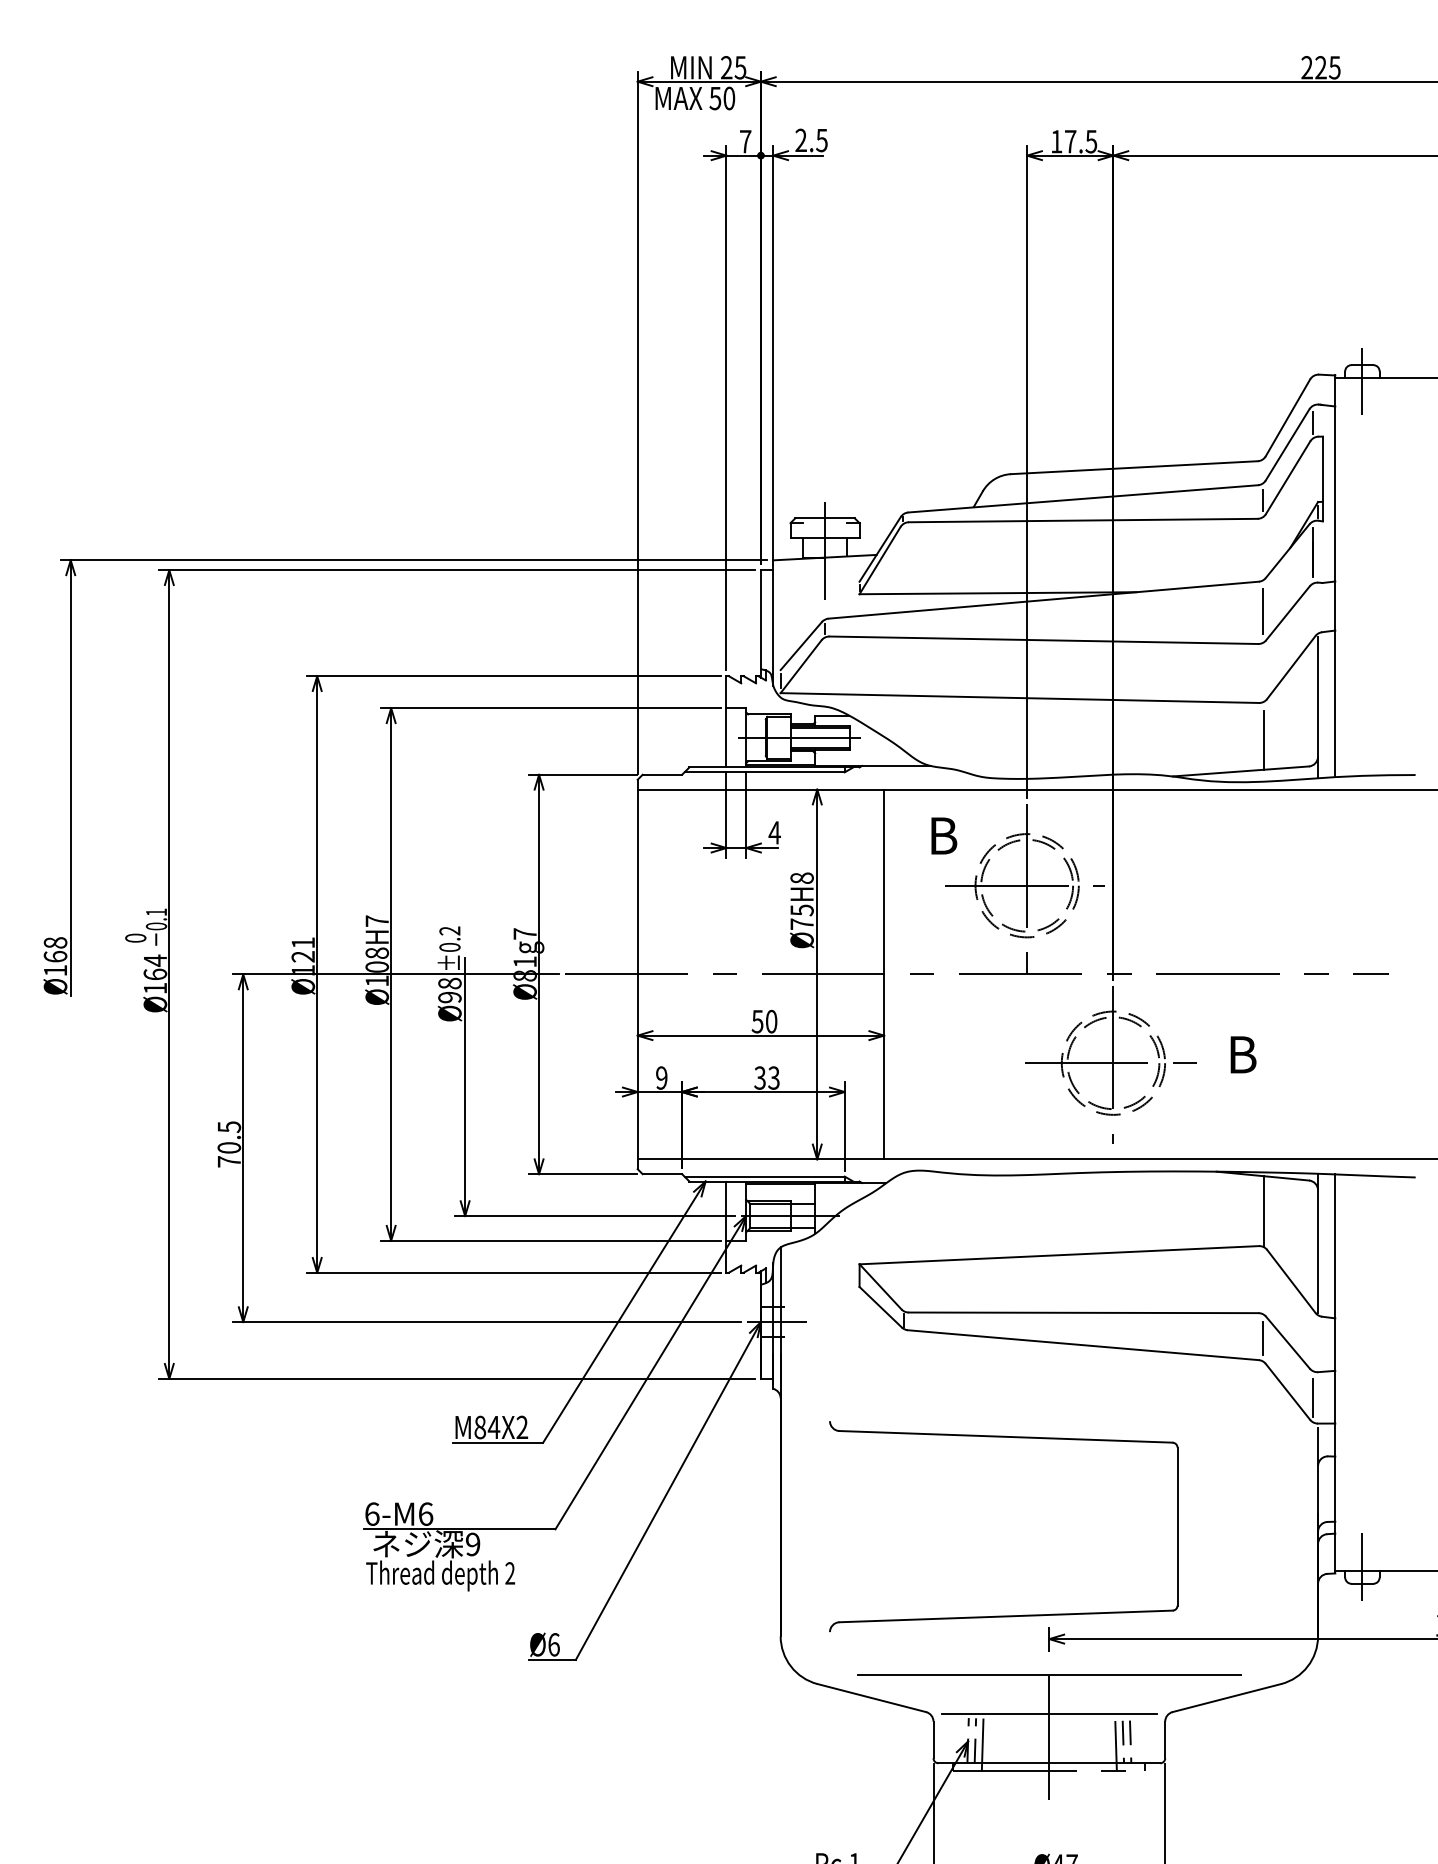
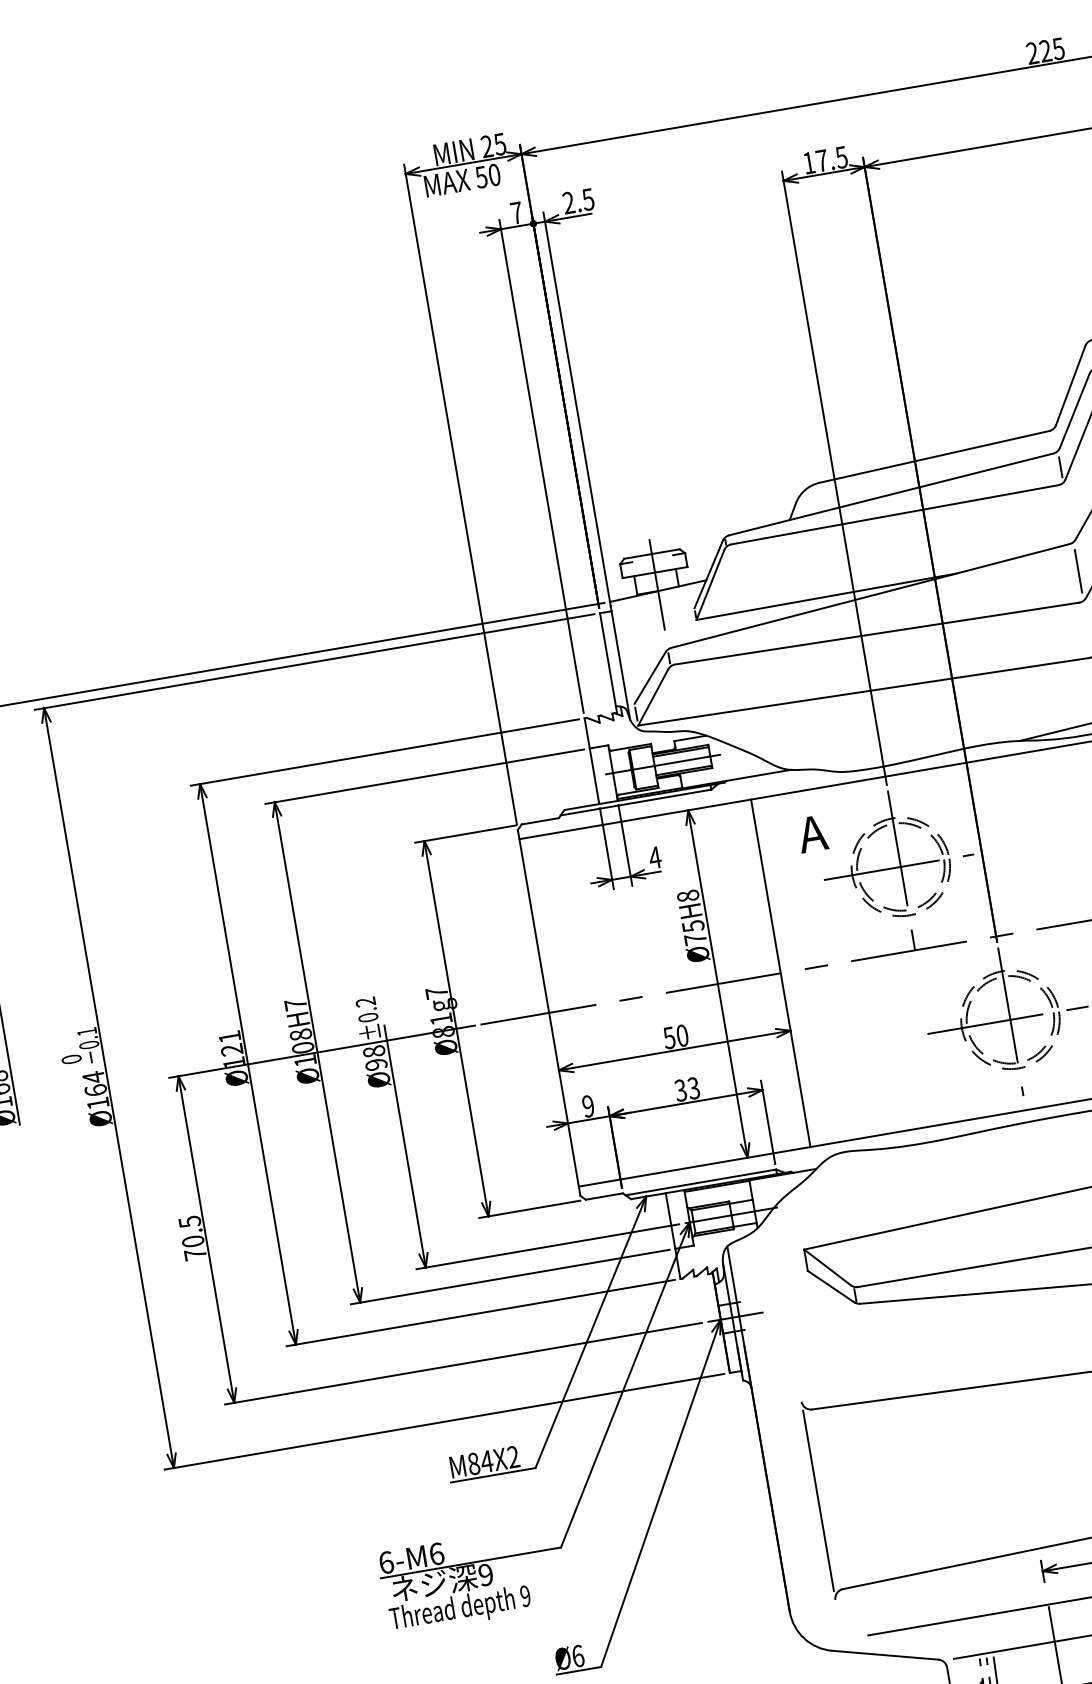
text: (941, 835) -> (812, 833), B -> A
line: (829, 1526) -> (818, 1500), added
text: (510, 1573) -> (525, 1596), 2 -> 9

